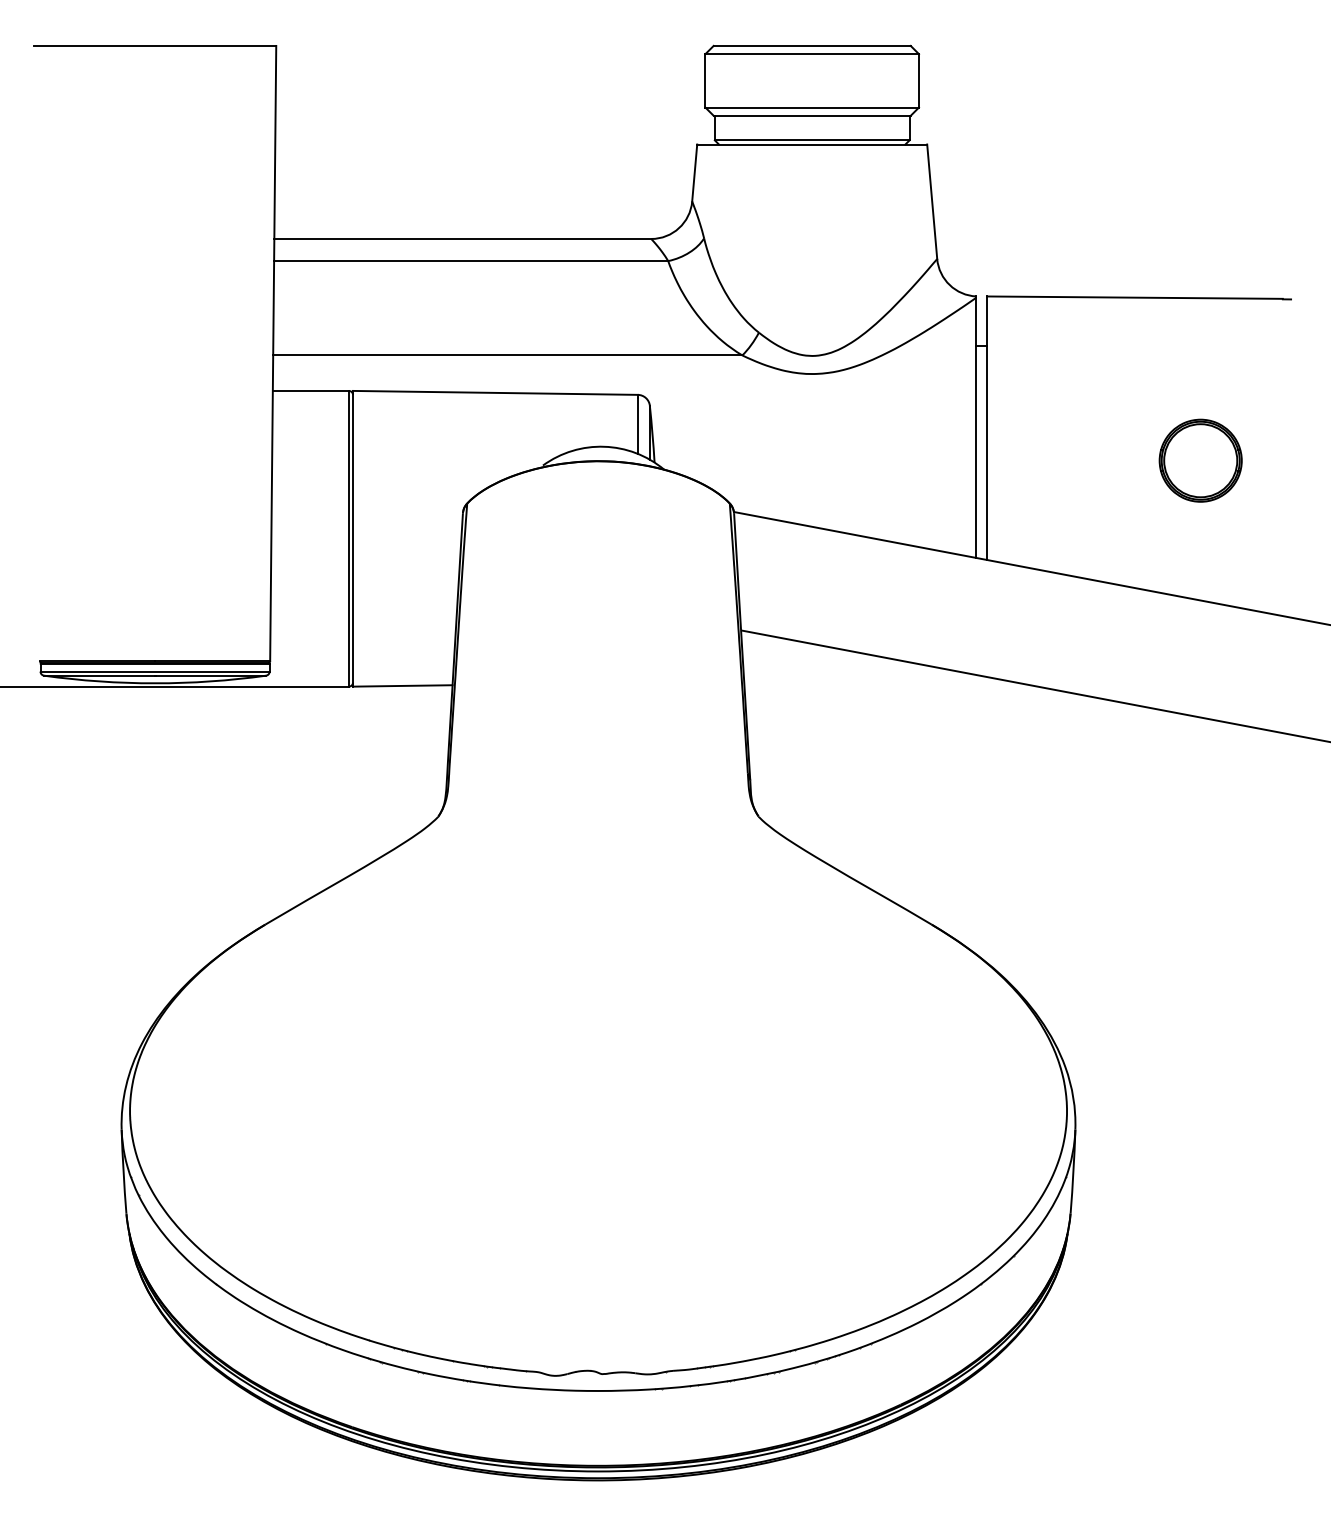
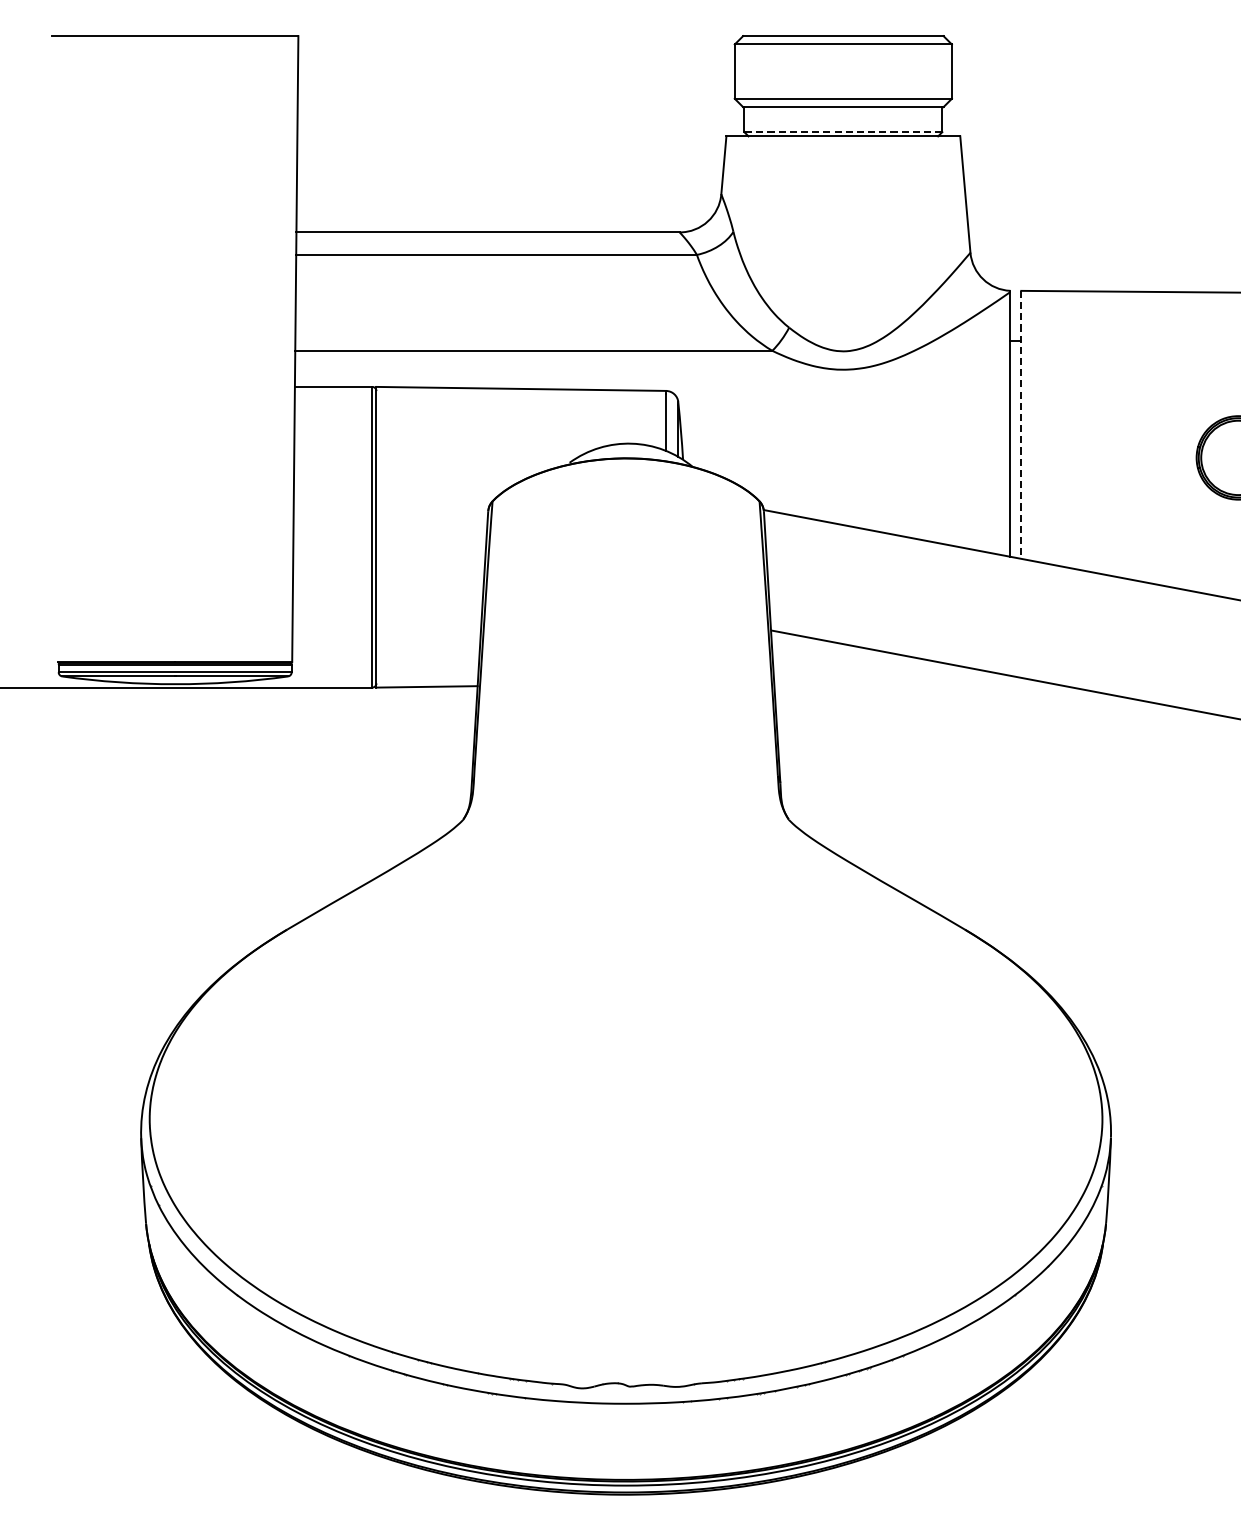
line: (811, 140) -> (842, 132), solid -> dashed
line: (987, 428) -> (1021, 425), solid -> dashed

